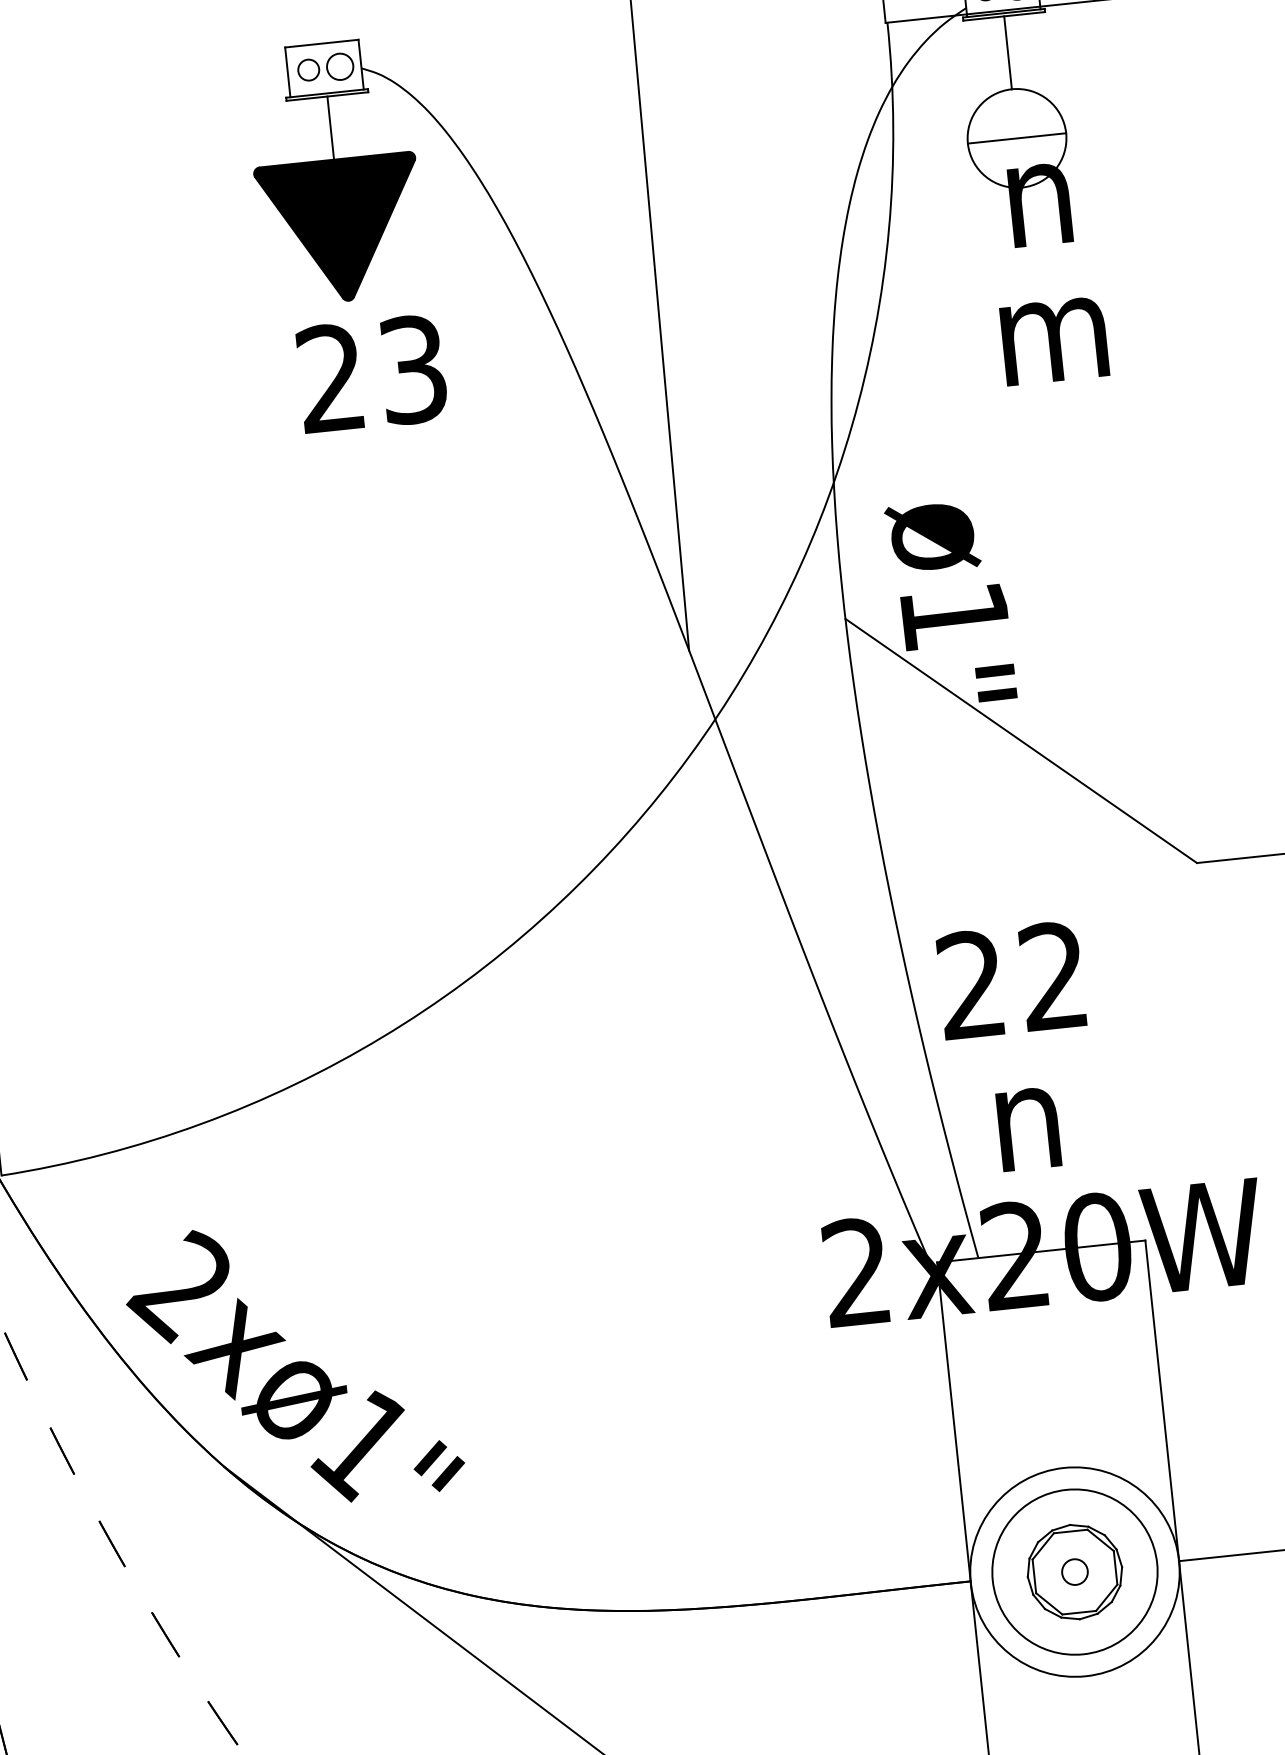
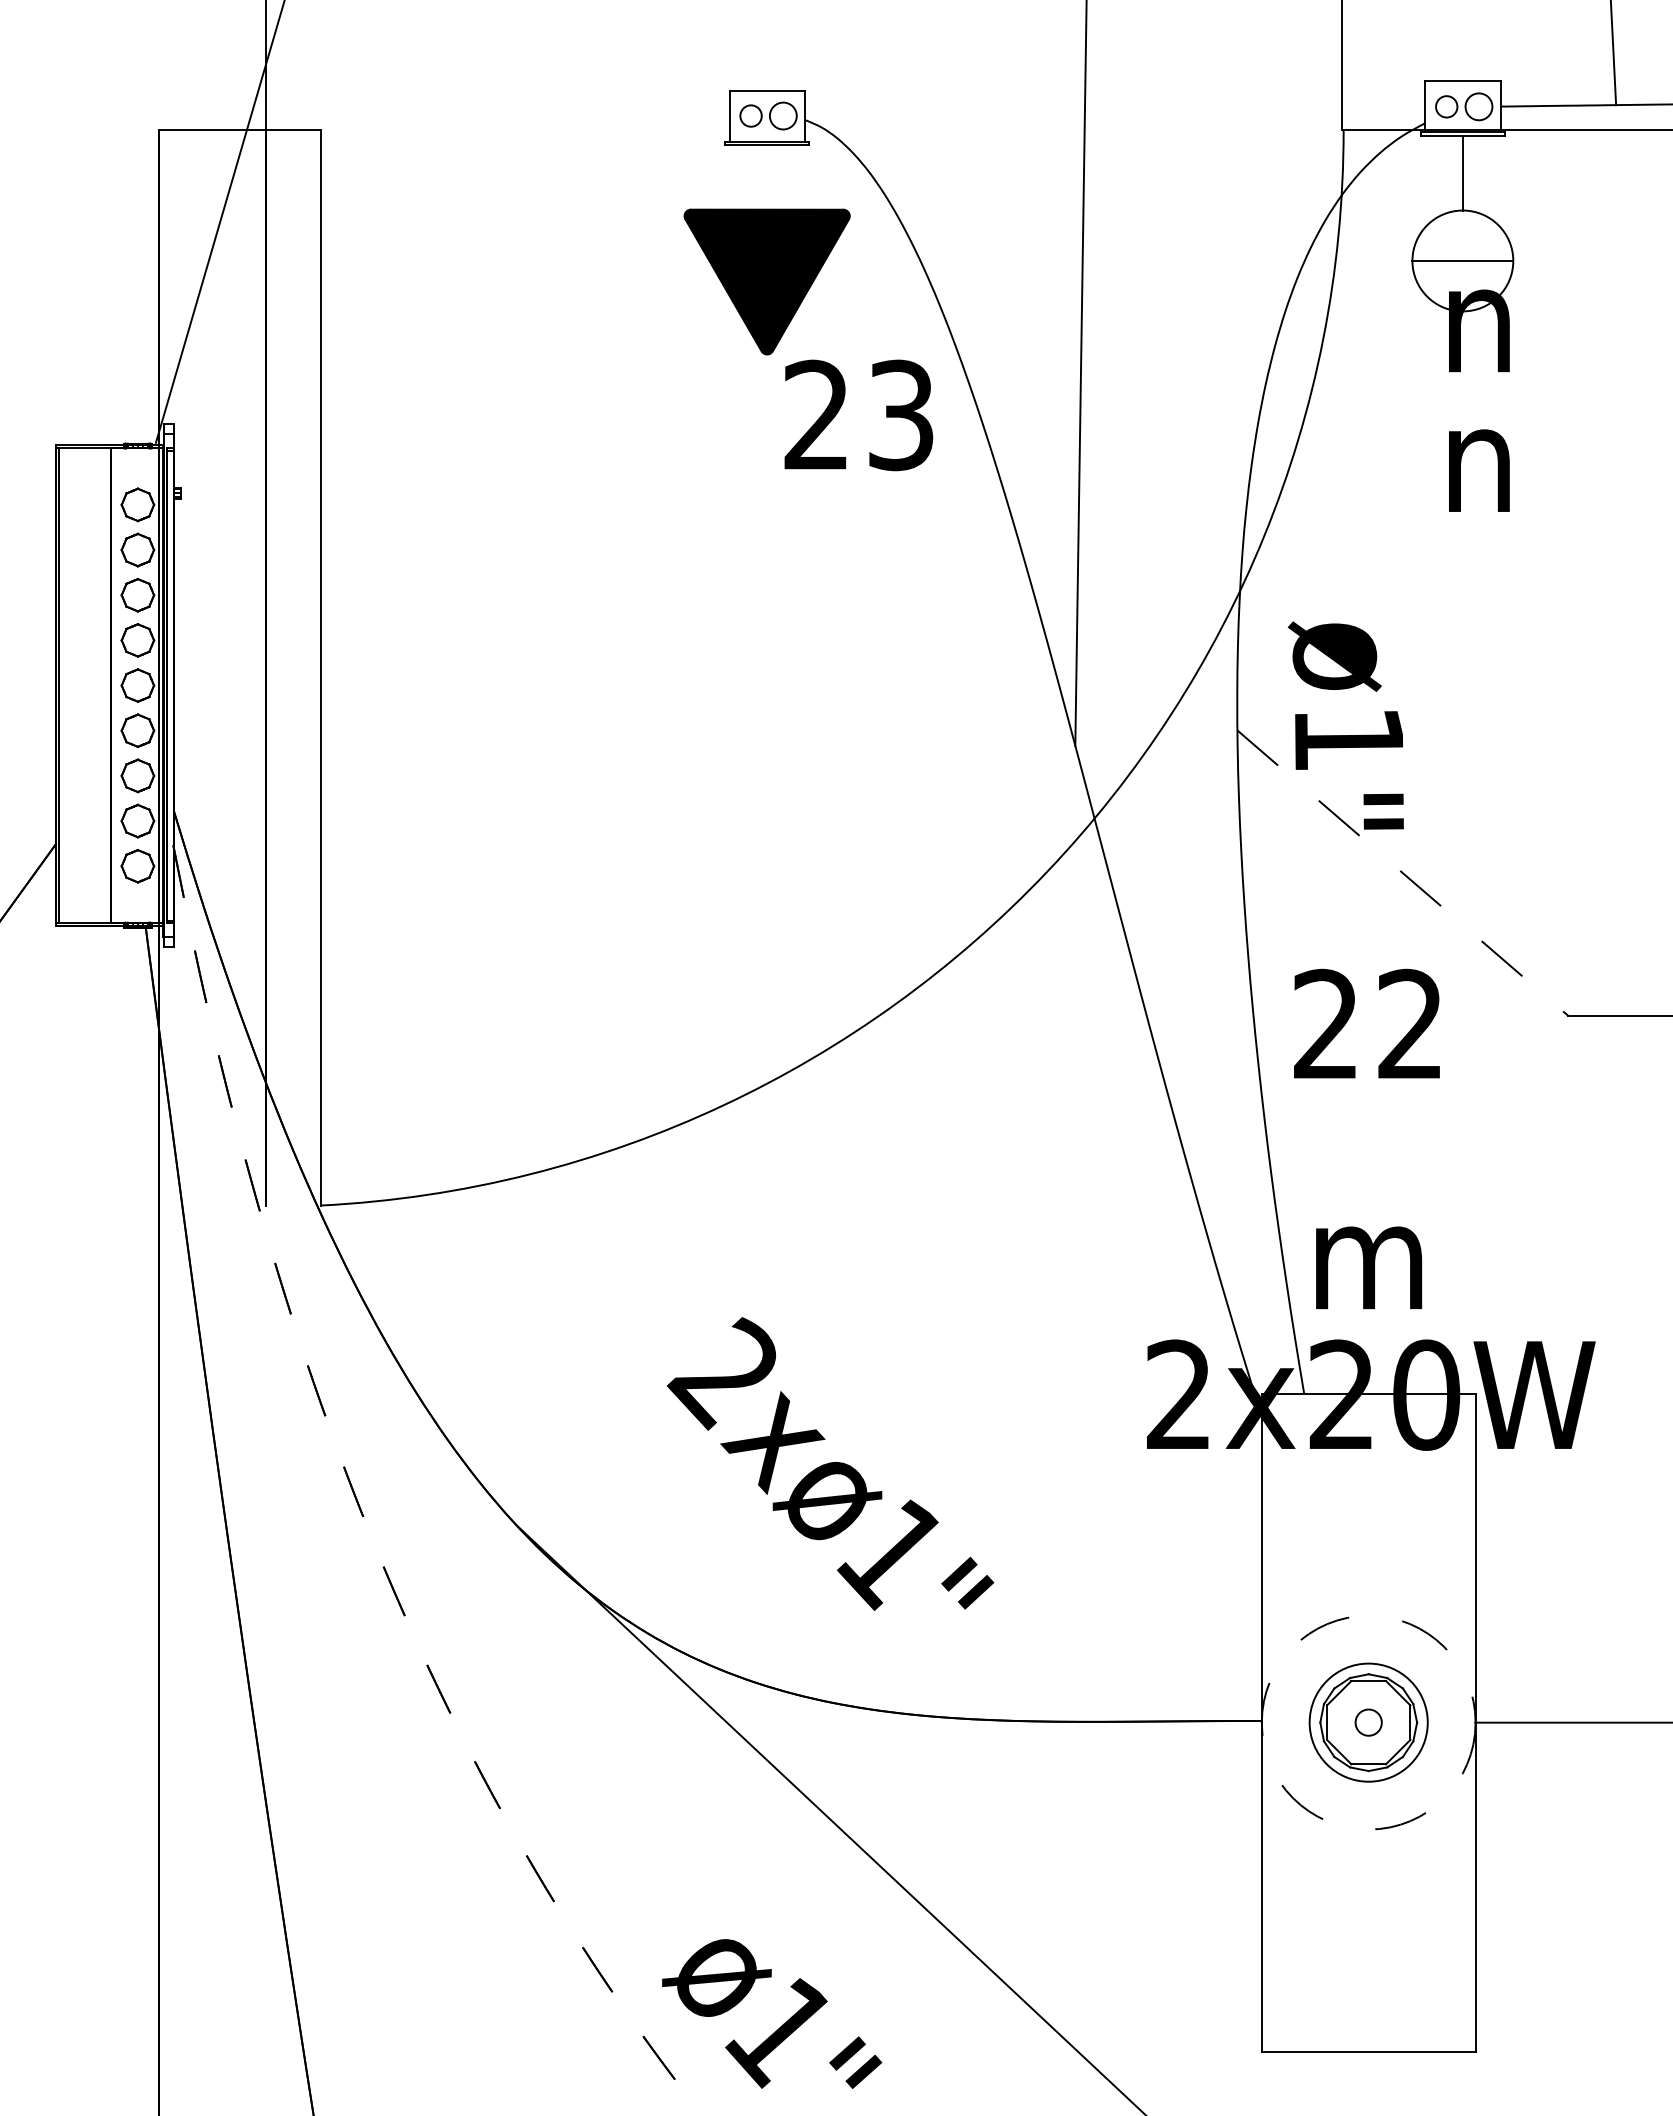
line: (330, 127) -> (767, 176), removed
text: (1054, 340) -> (1479, 470), m -> n
text: (371, 374) -> (858, 415), moved
line: (1021, 741) -> (1403, 873), solid -> dashed
text: (1010, 979) -> (1366, 1023), moved
text: (1029, 1128) -> (1369, 1267), n -> m
text: (293, 1363) -> (830, 1463), moved
circle: (1074, 1571) -> (1368, 1722), size x0.7
circle: (1074, 1571) -> (1368, 1722), solid -> dashed

